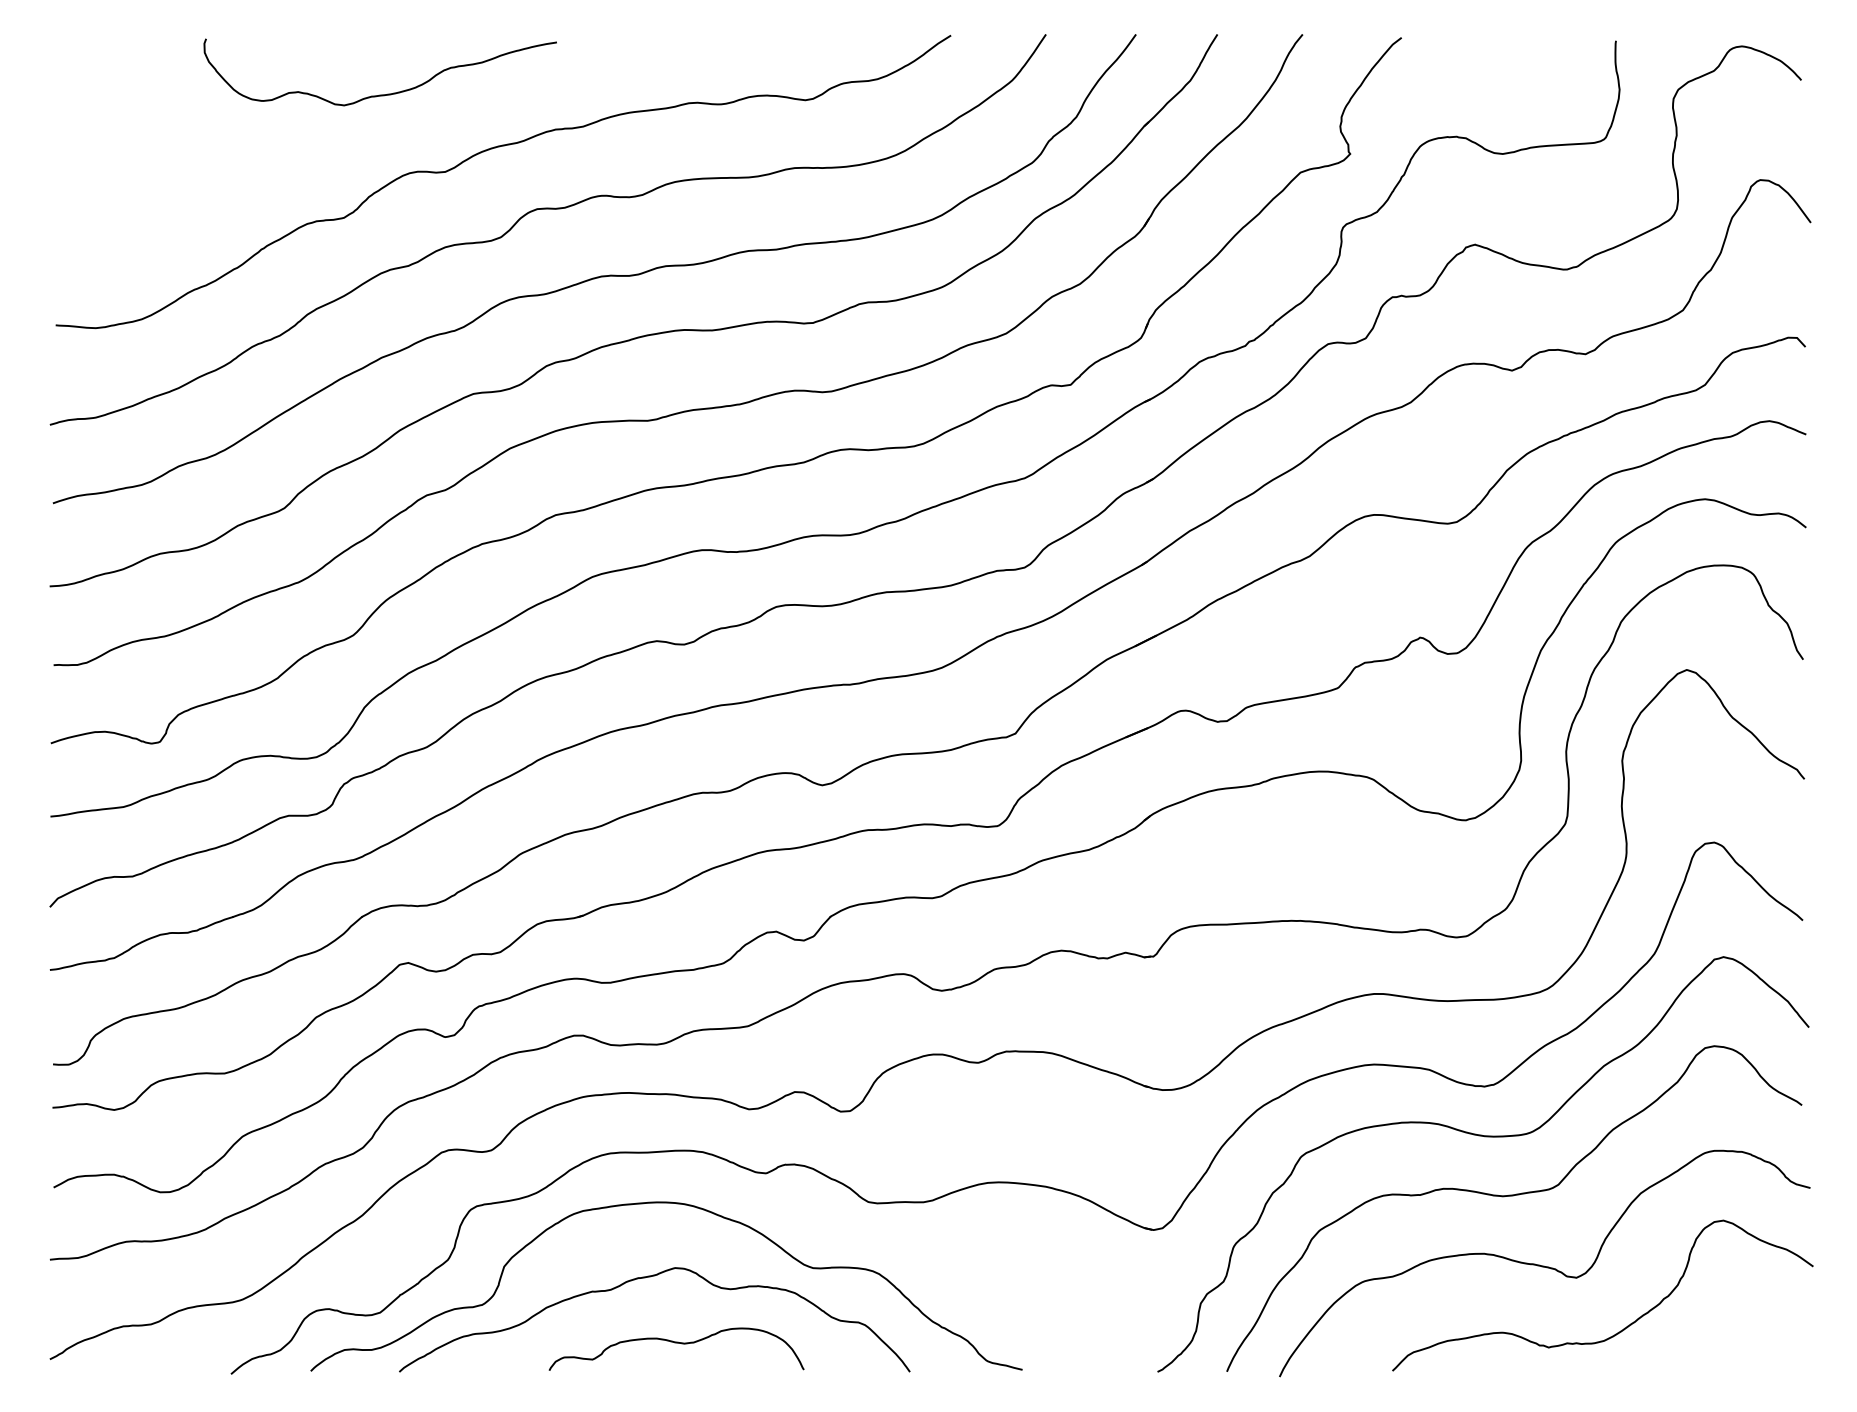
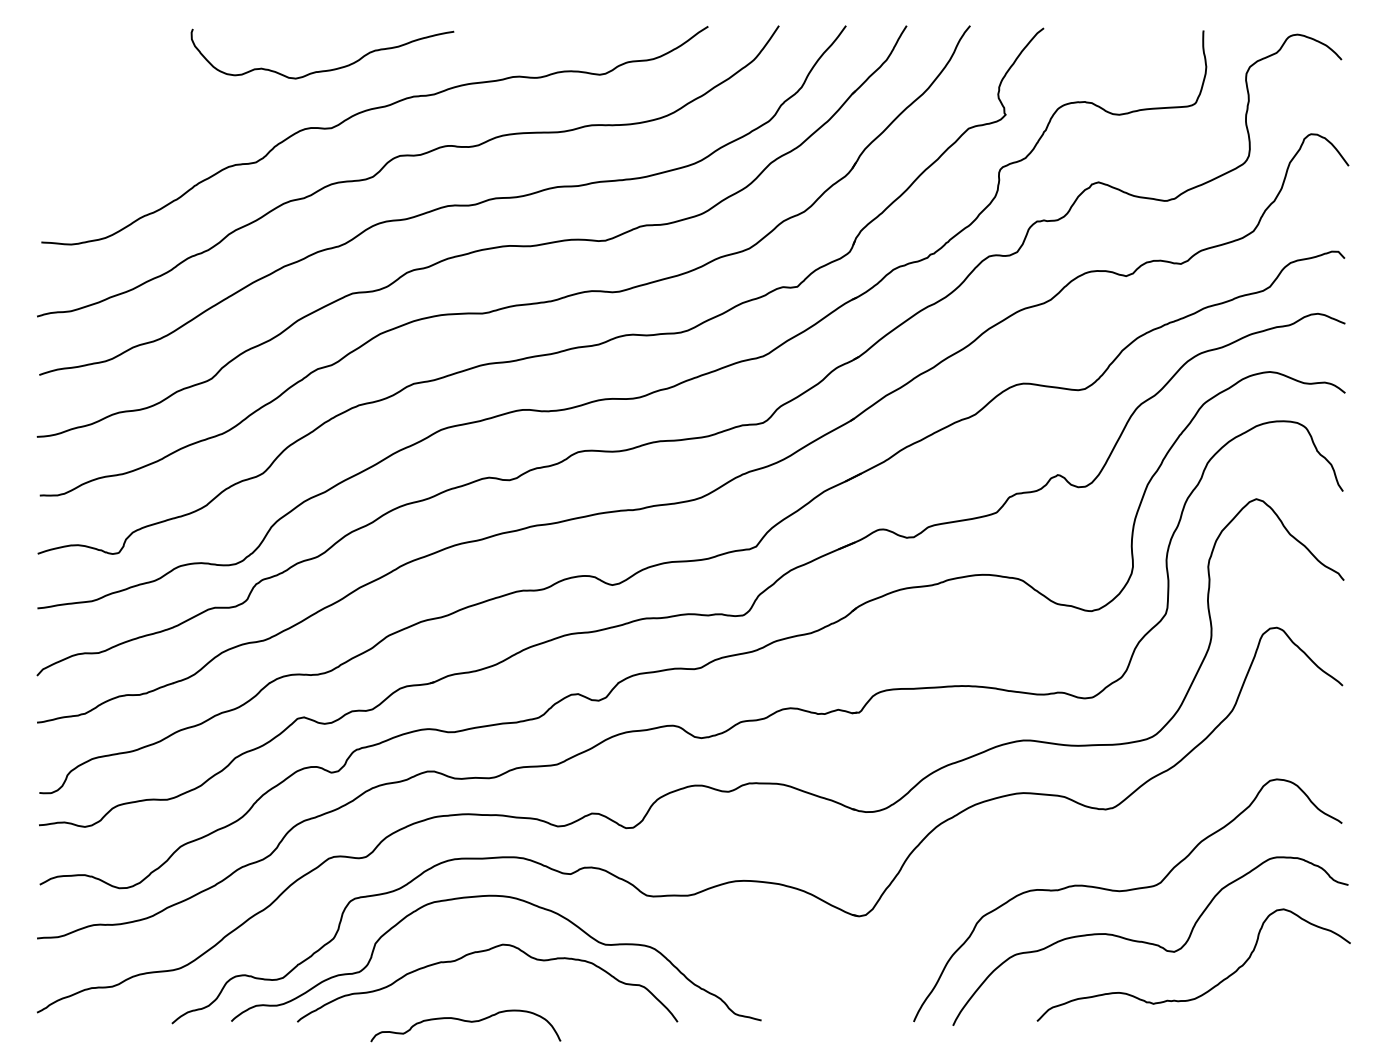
curve: (379, 94) -> (322, 70), moved
curve: (1484, 1137) -> (1105, 847), removed
curve: (676, 1343) -> (465, 1021), moved

